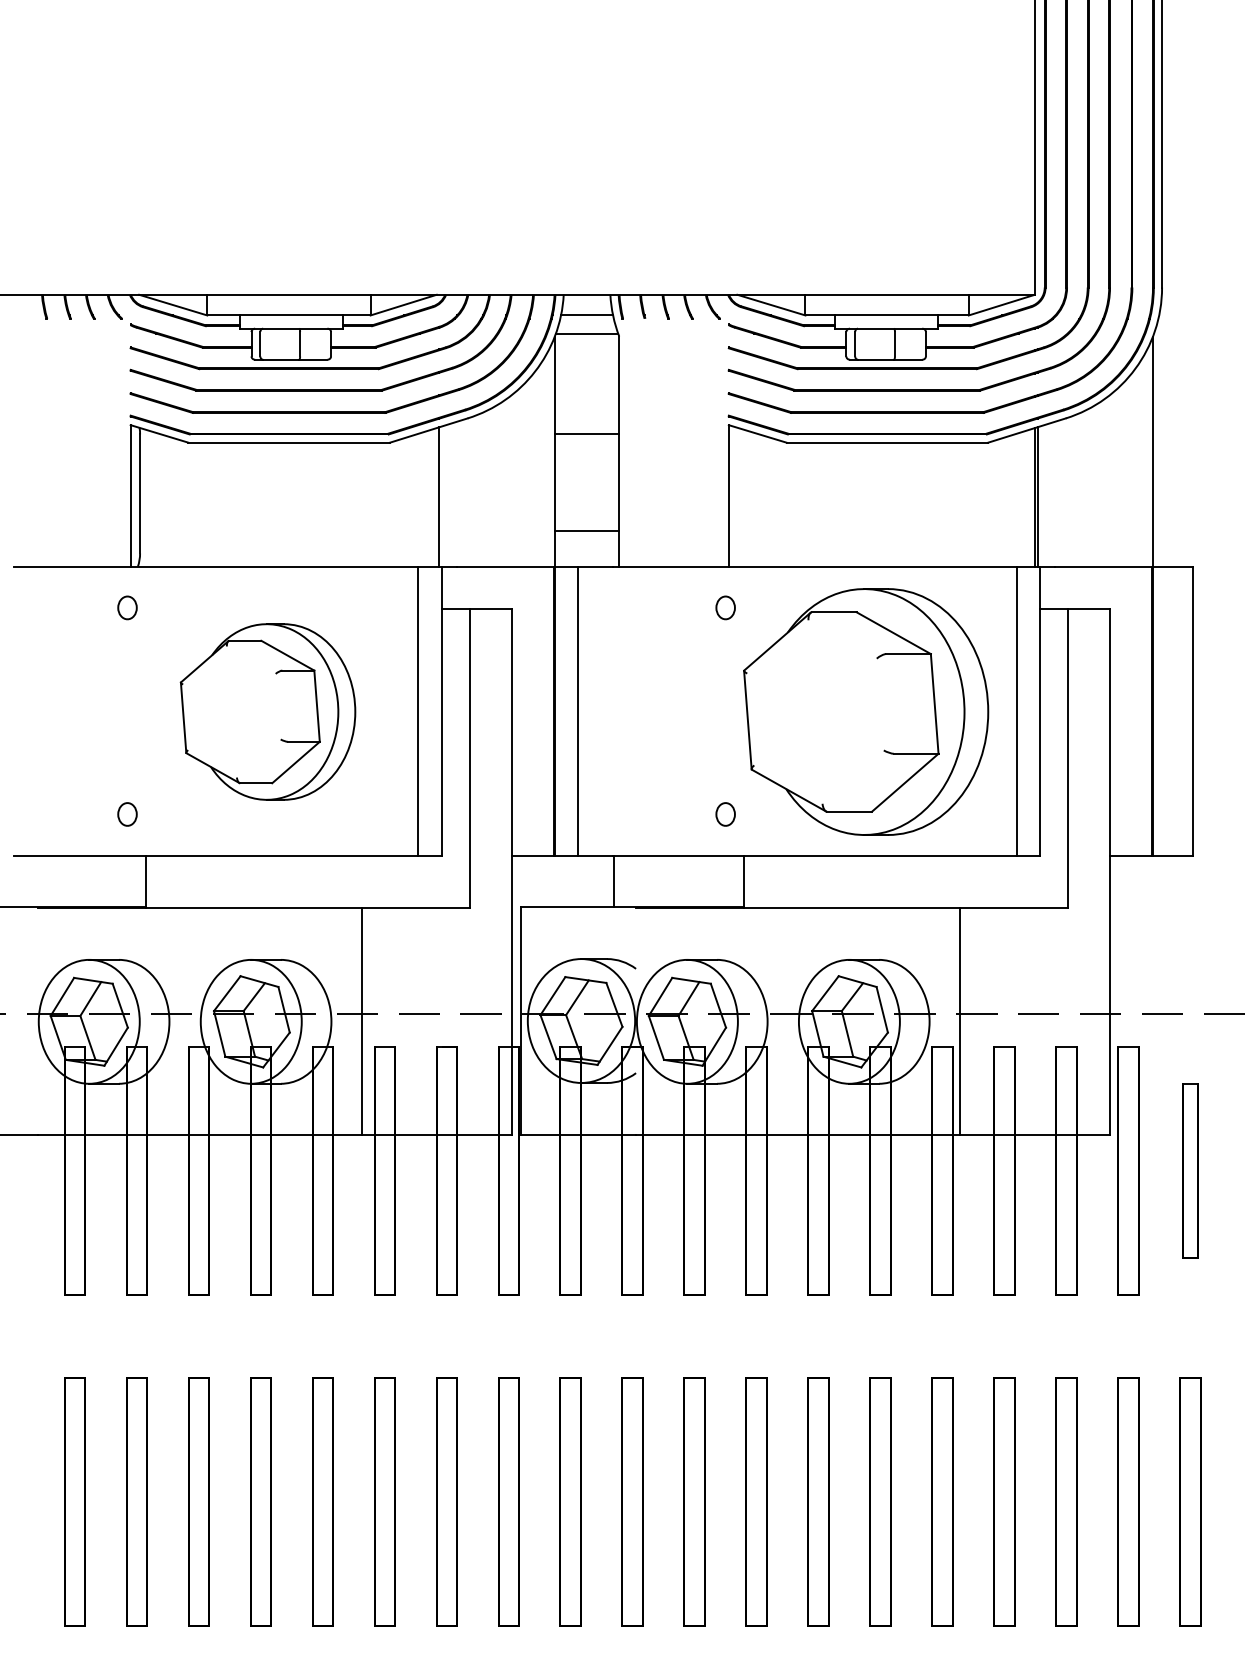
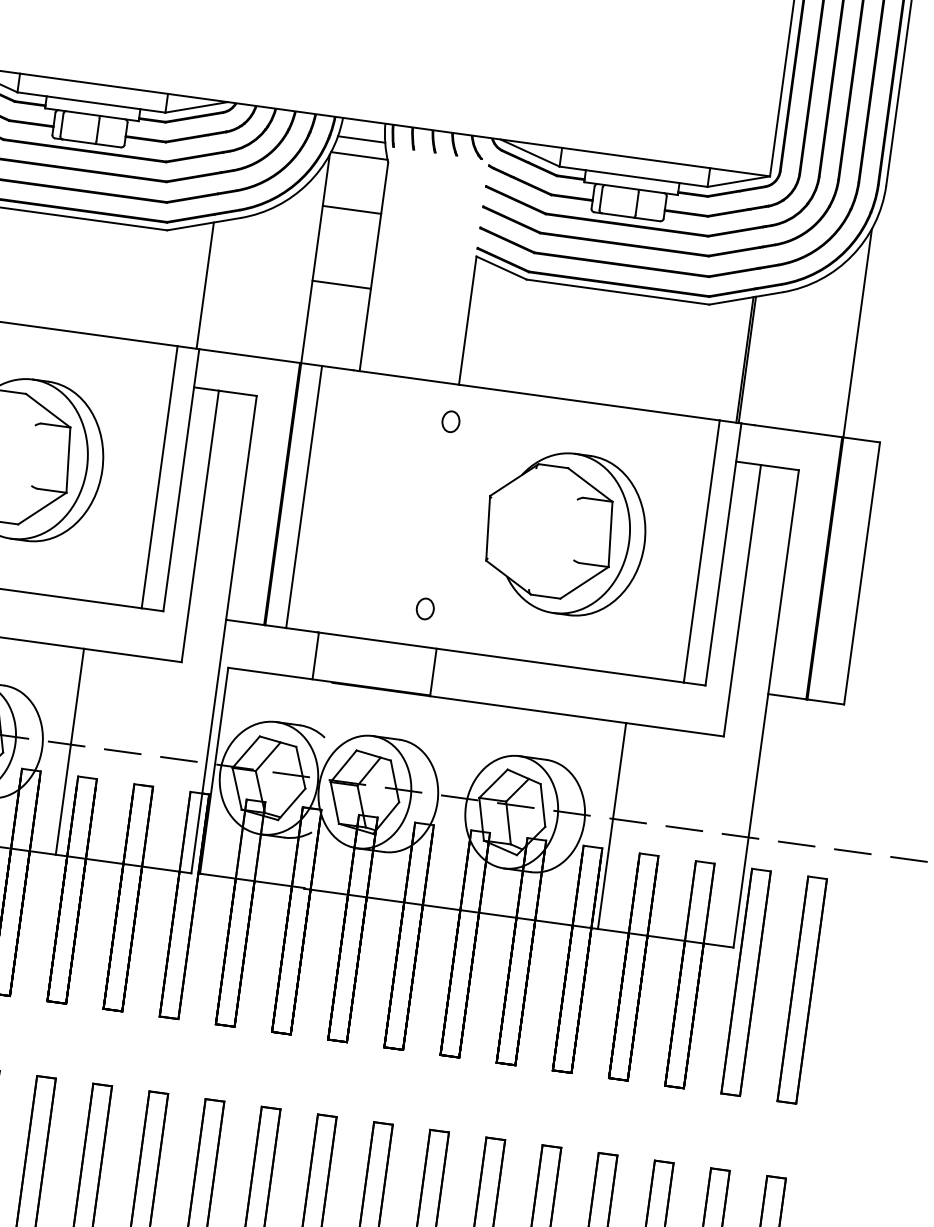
line: (586, 434) -> (351, 210), moved
line: (586, 530) -> (341, 284), moved
part: (866, 711) -> (565, 533), size x0.71
part: (1190, 1170) -> (802, 989), size x1.43

